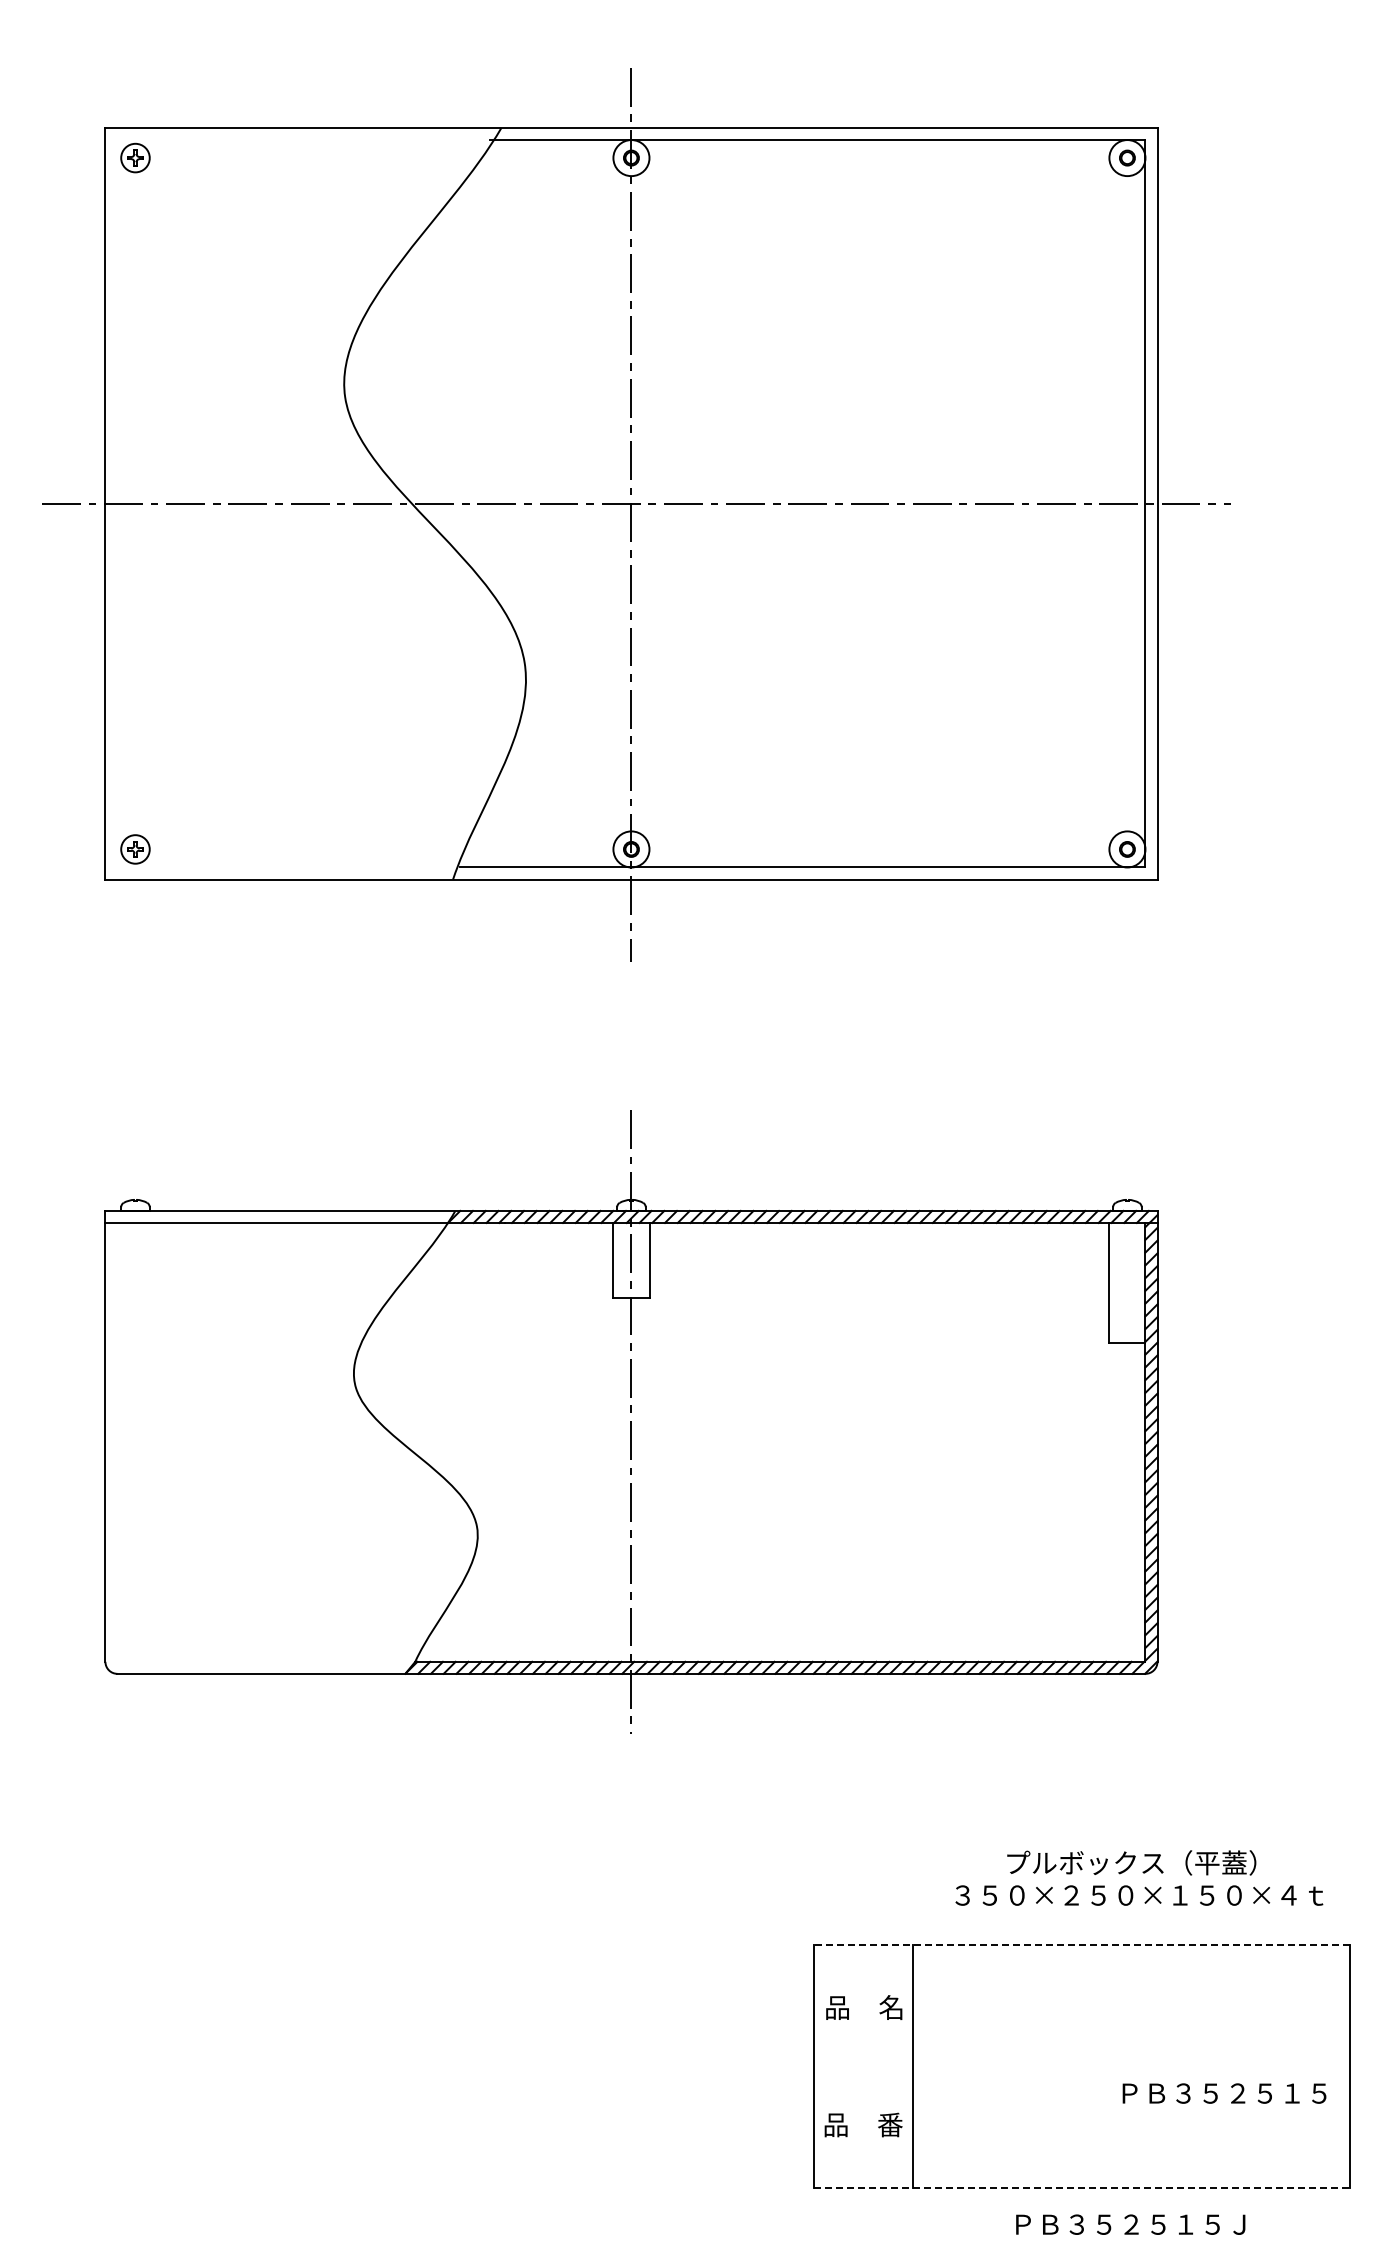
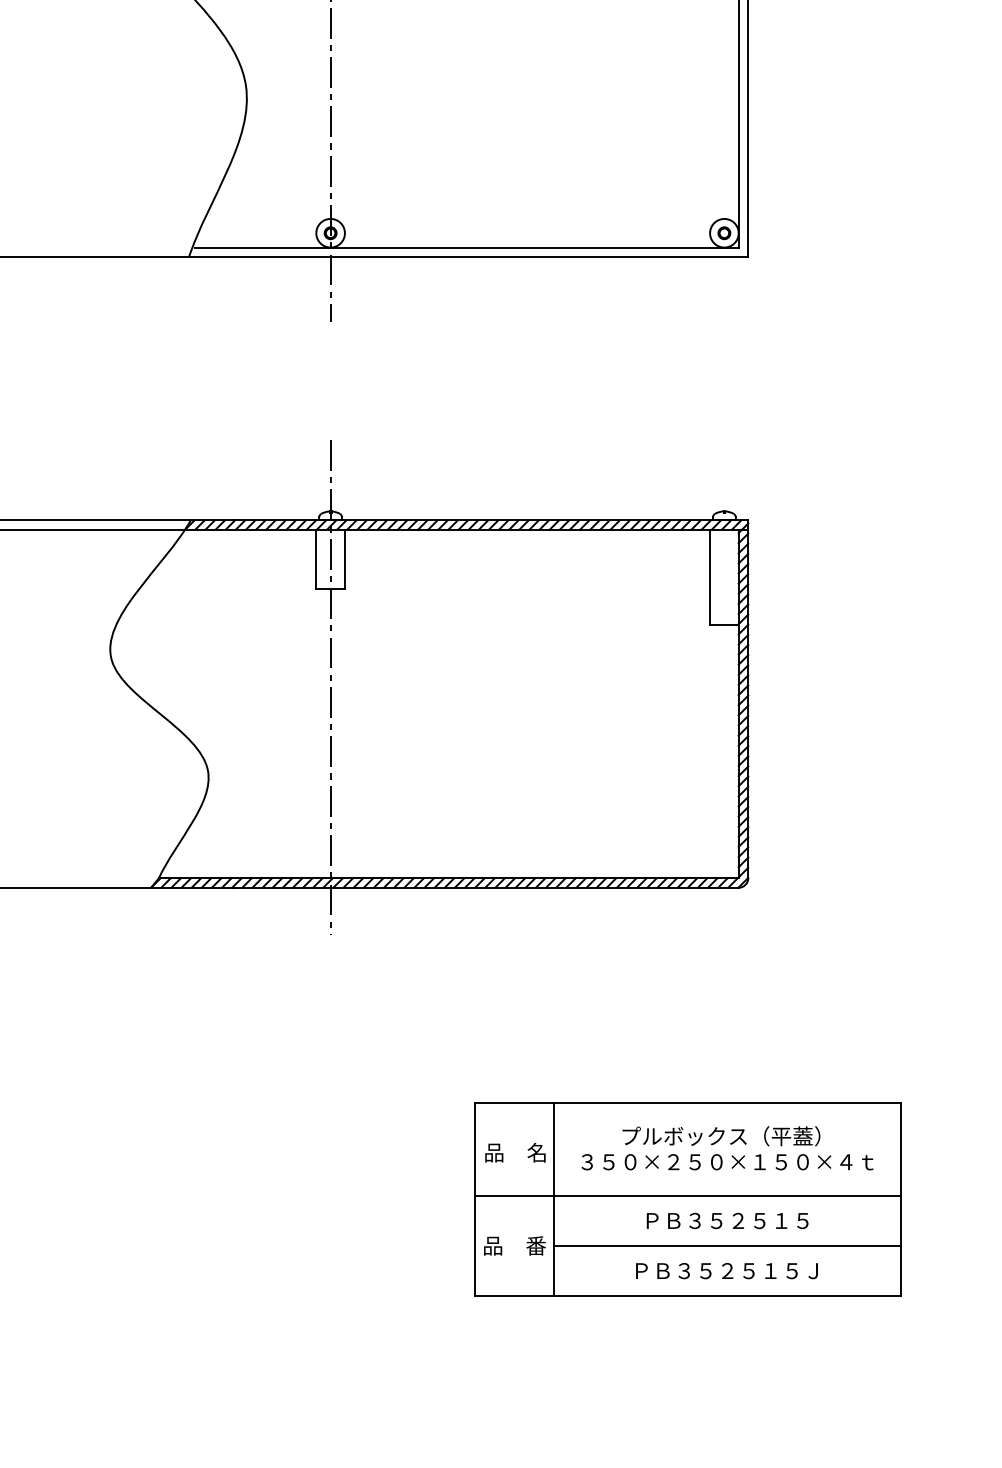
text: (1139, 1877) -> (727, 1147), moved
line: (1081, 1944) -> (687, 1102), dashed -> solid
line: (1081, 2062) -> (687, 1196), added
text: (1224, 2093) -> (727, 1220), moved
line: (1131, 2125) -> (727, 1246), added
line: (1082, 2188) -> (688, 1296), dashed -> solid
text: (1130, 2224) -> (726, 1270), moved

